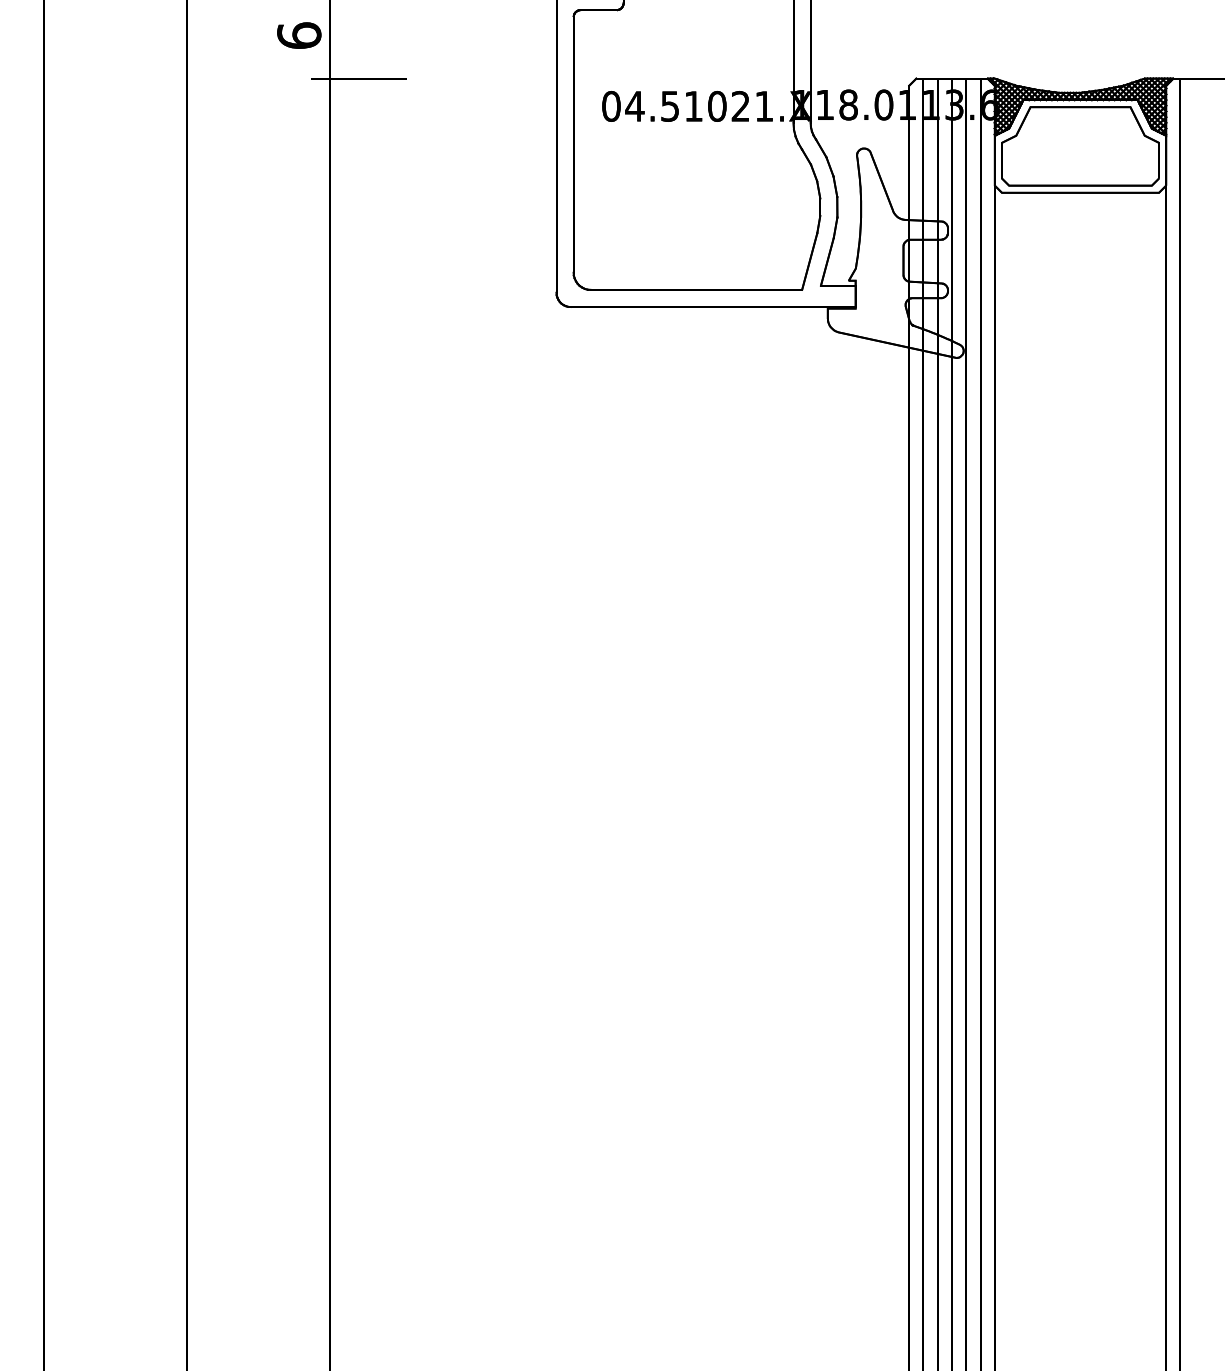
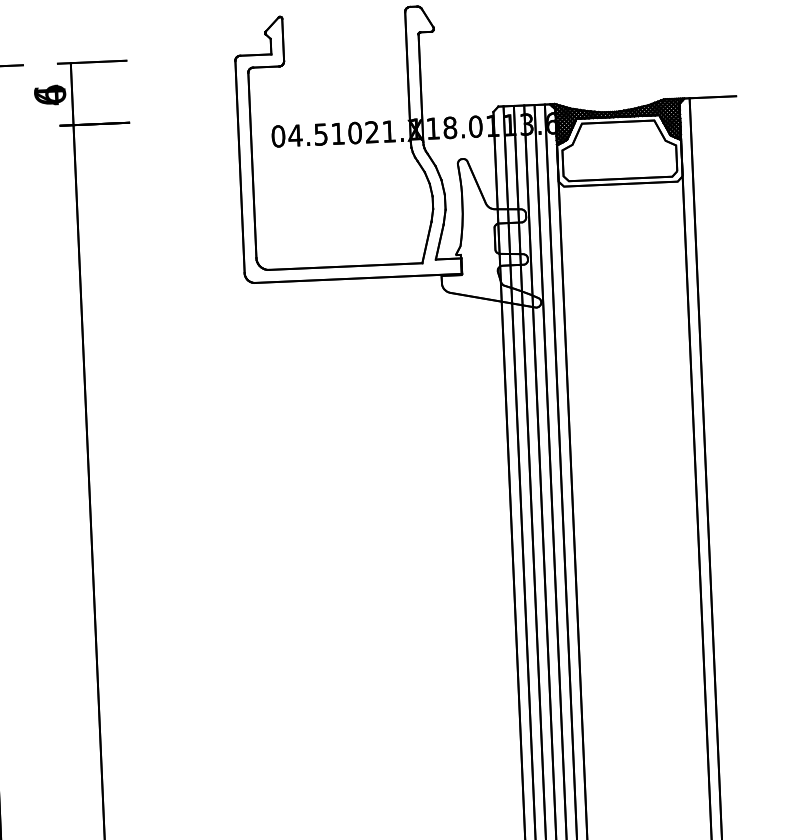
text: (299, 35) -> (50, 94), 6 -> 4

